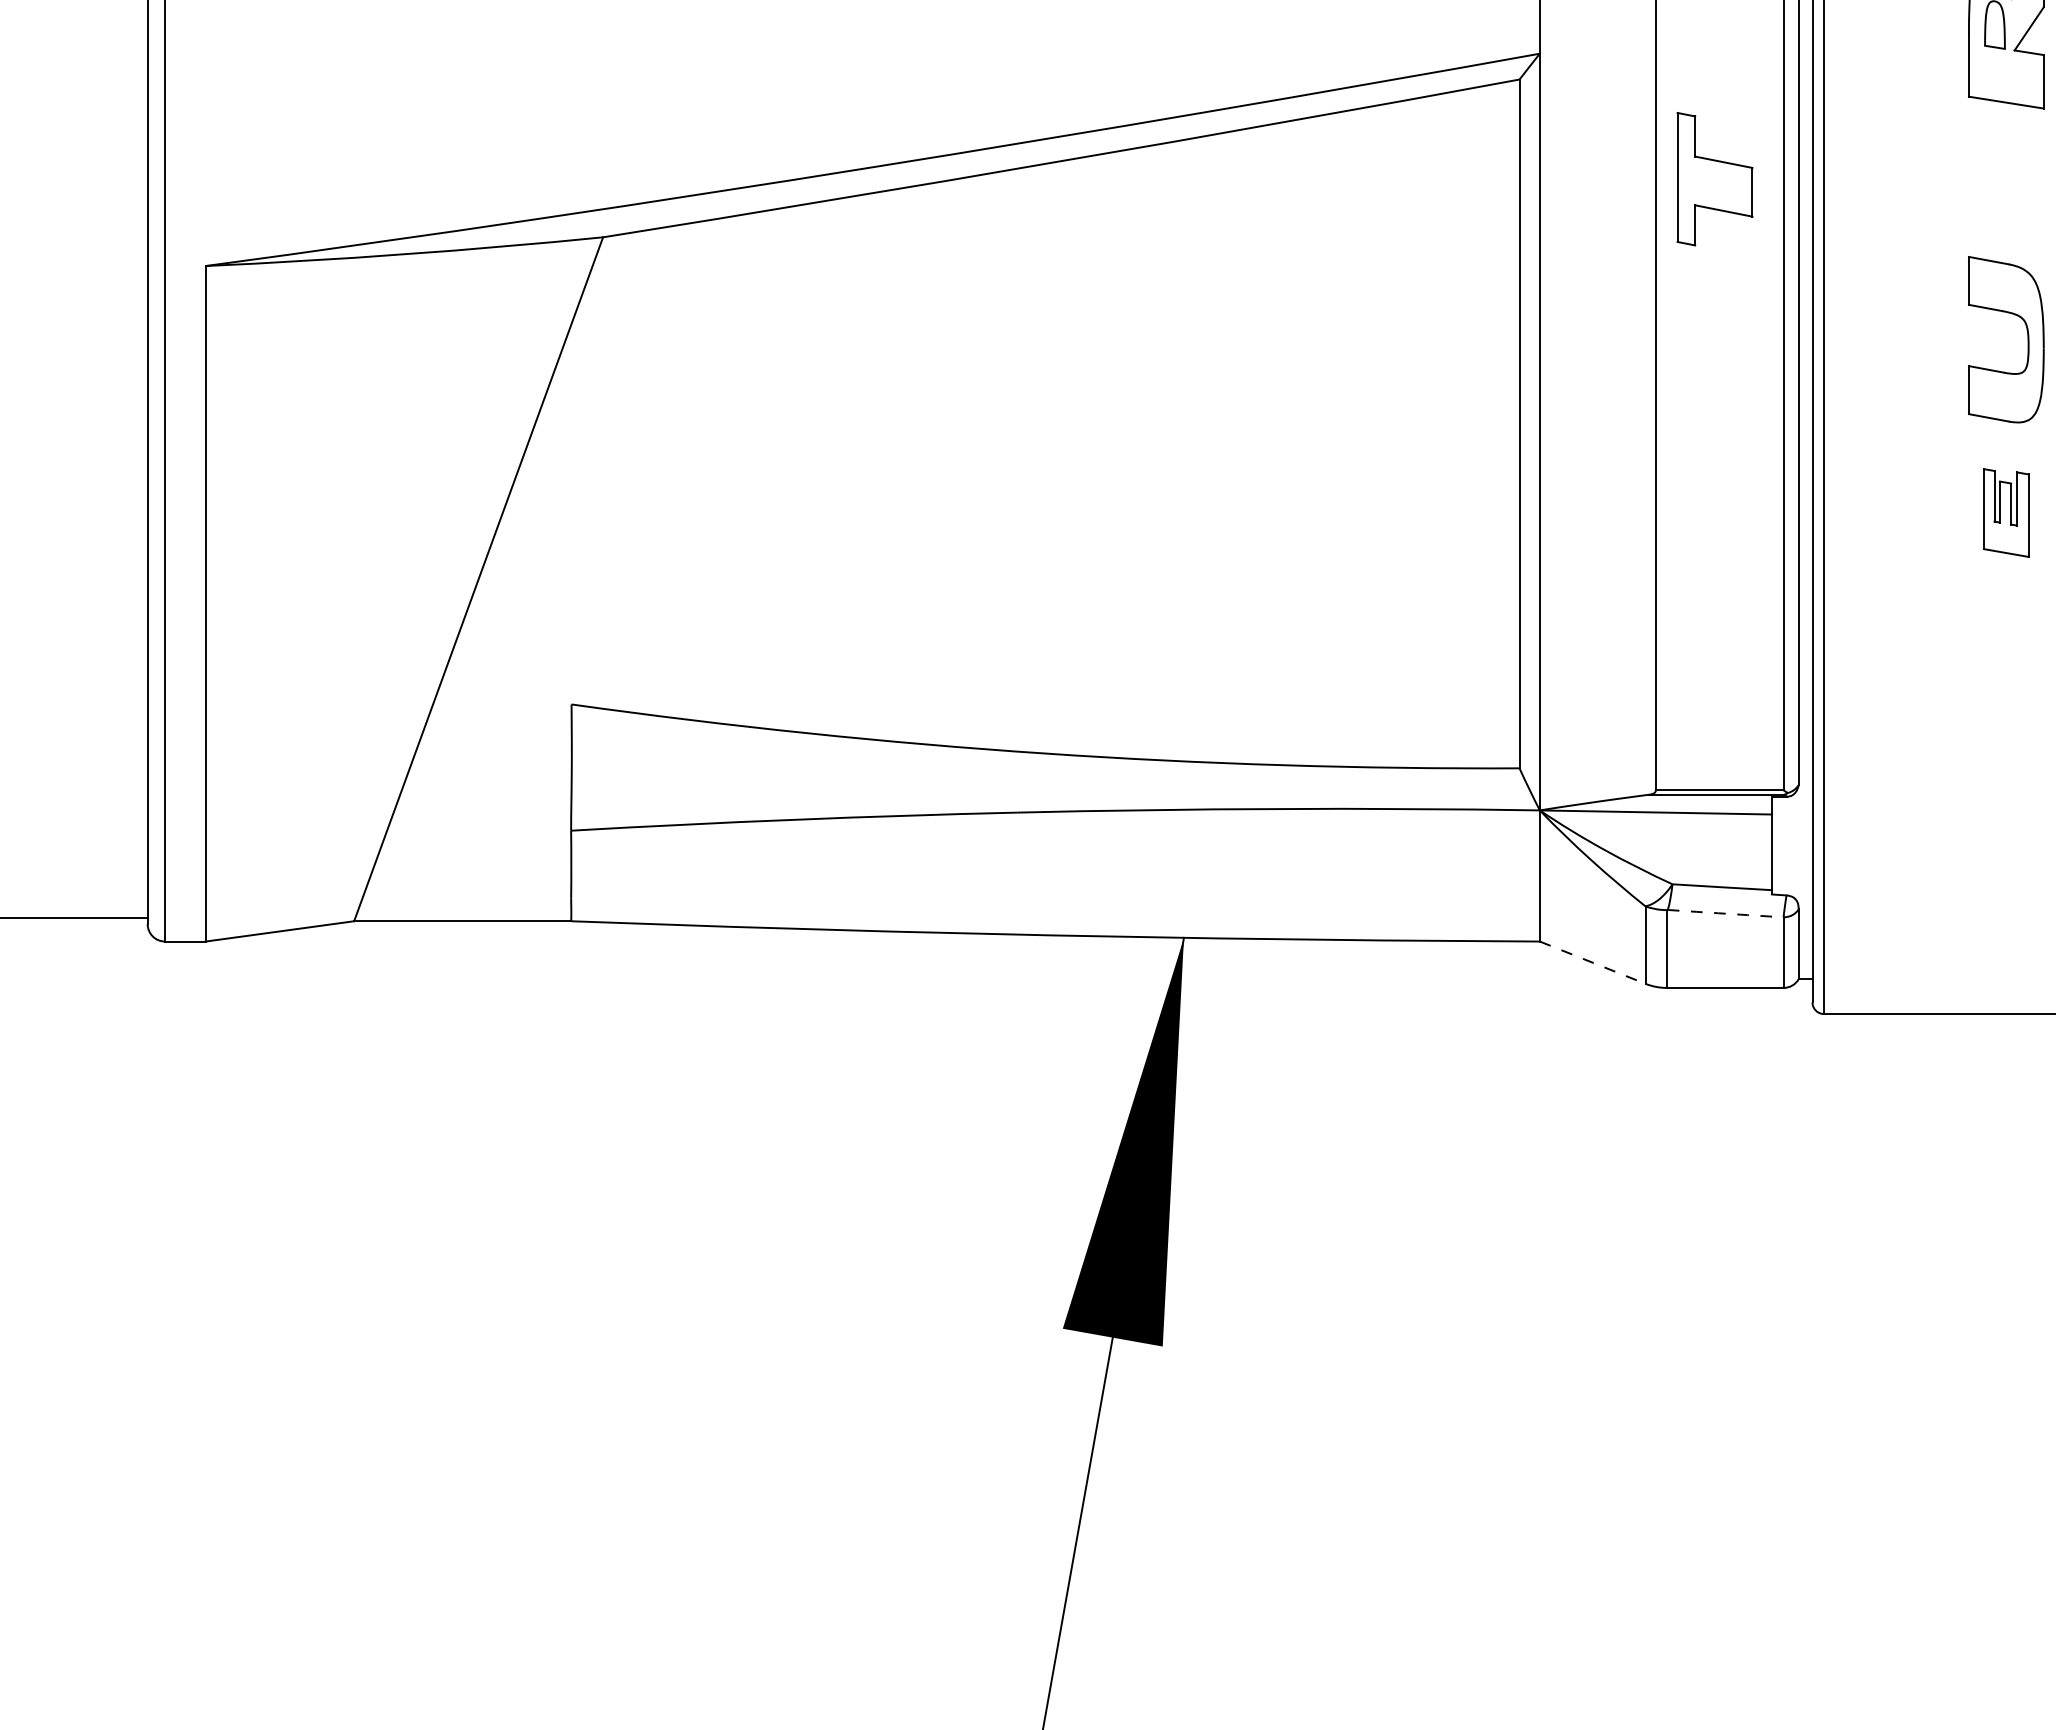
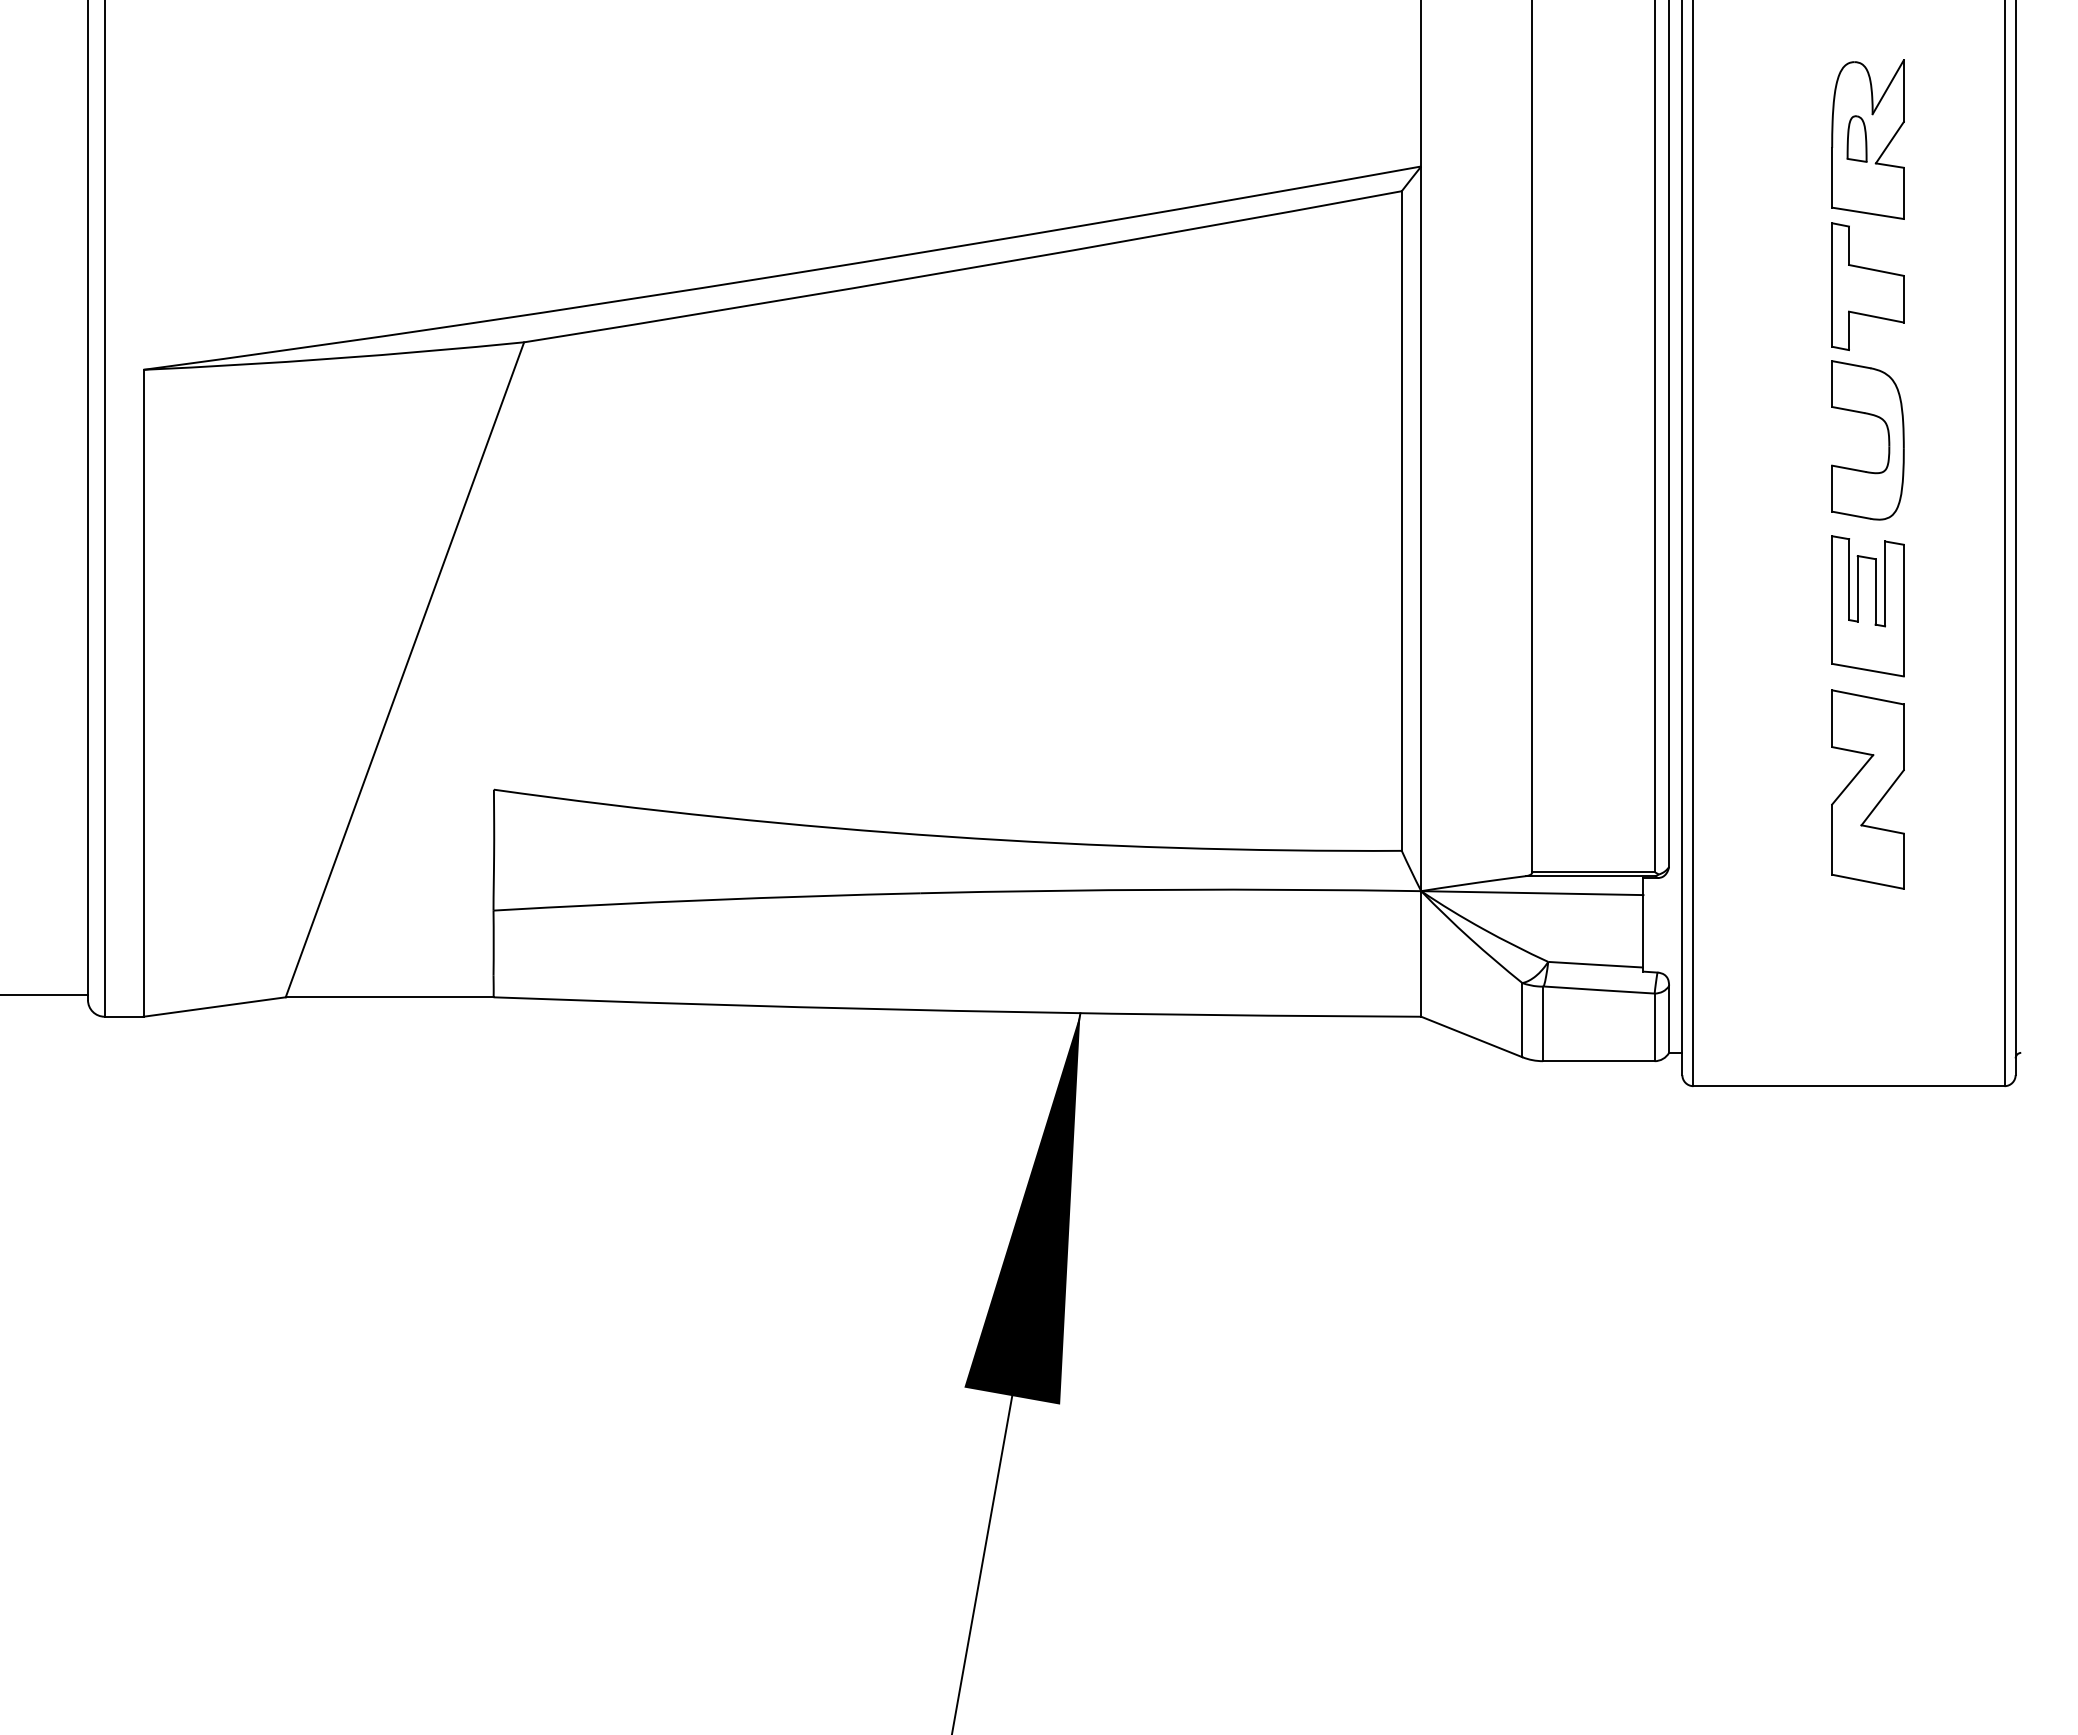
part: (1714, 179) -> (1867, 286), moved
part: (2005, 513) -> (1867, 606), size x1.67
part: (2005, 704) -> (1867, 789), added
arc: (1725, 914) -> (1599, 990), dashed -> solid
line: (1593, 963) -> (1472, 1037), dashed -> solid

